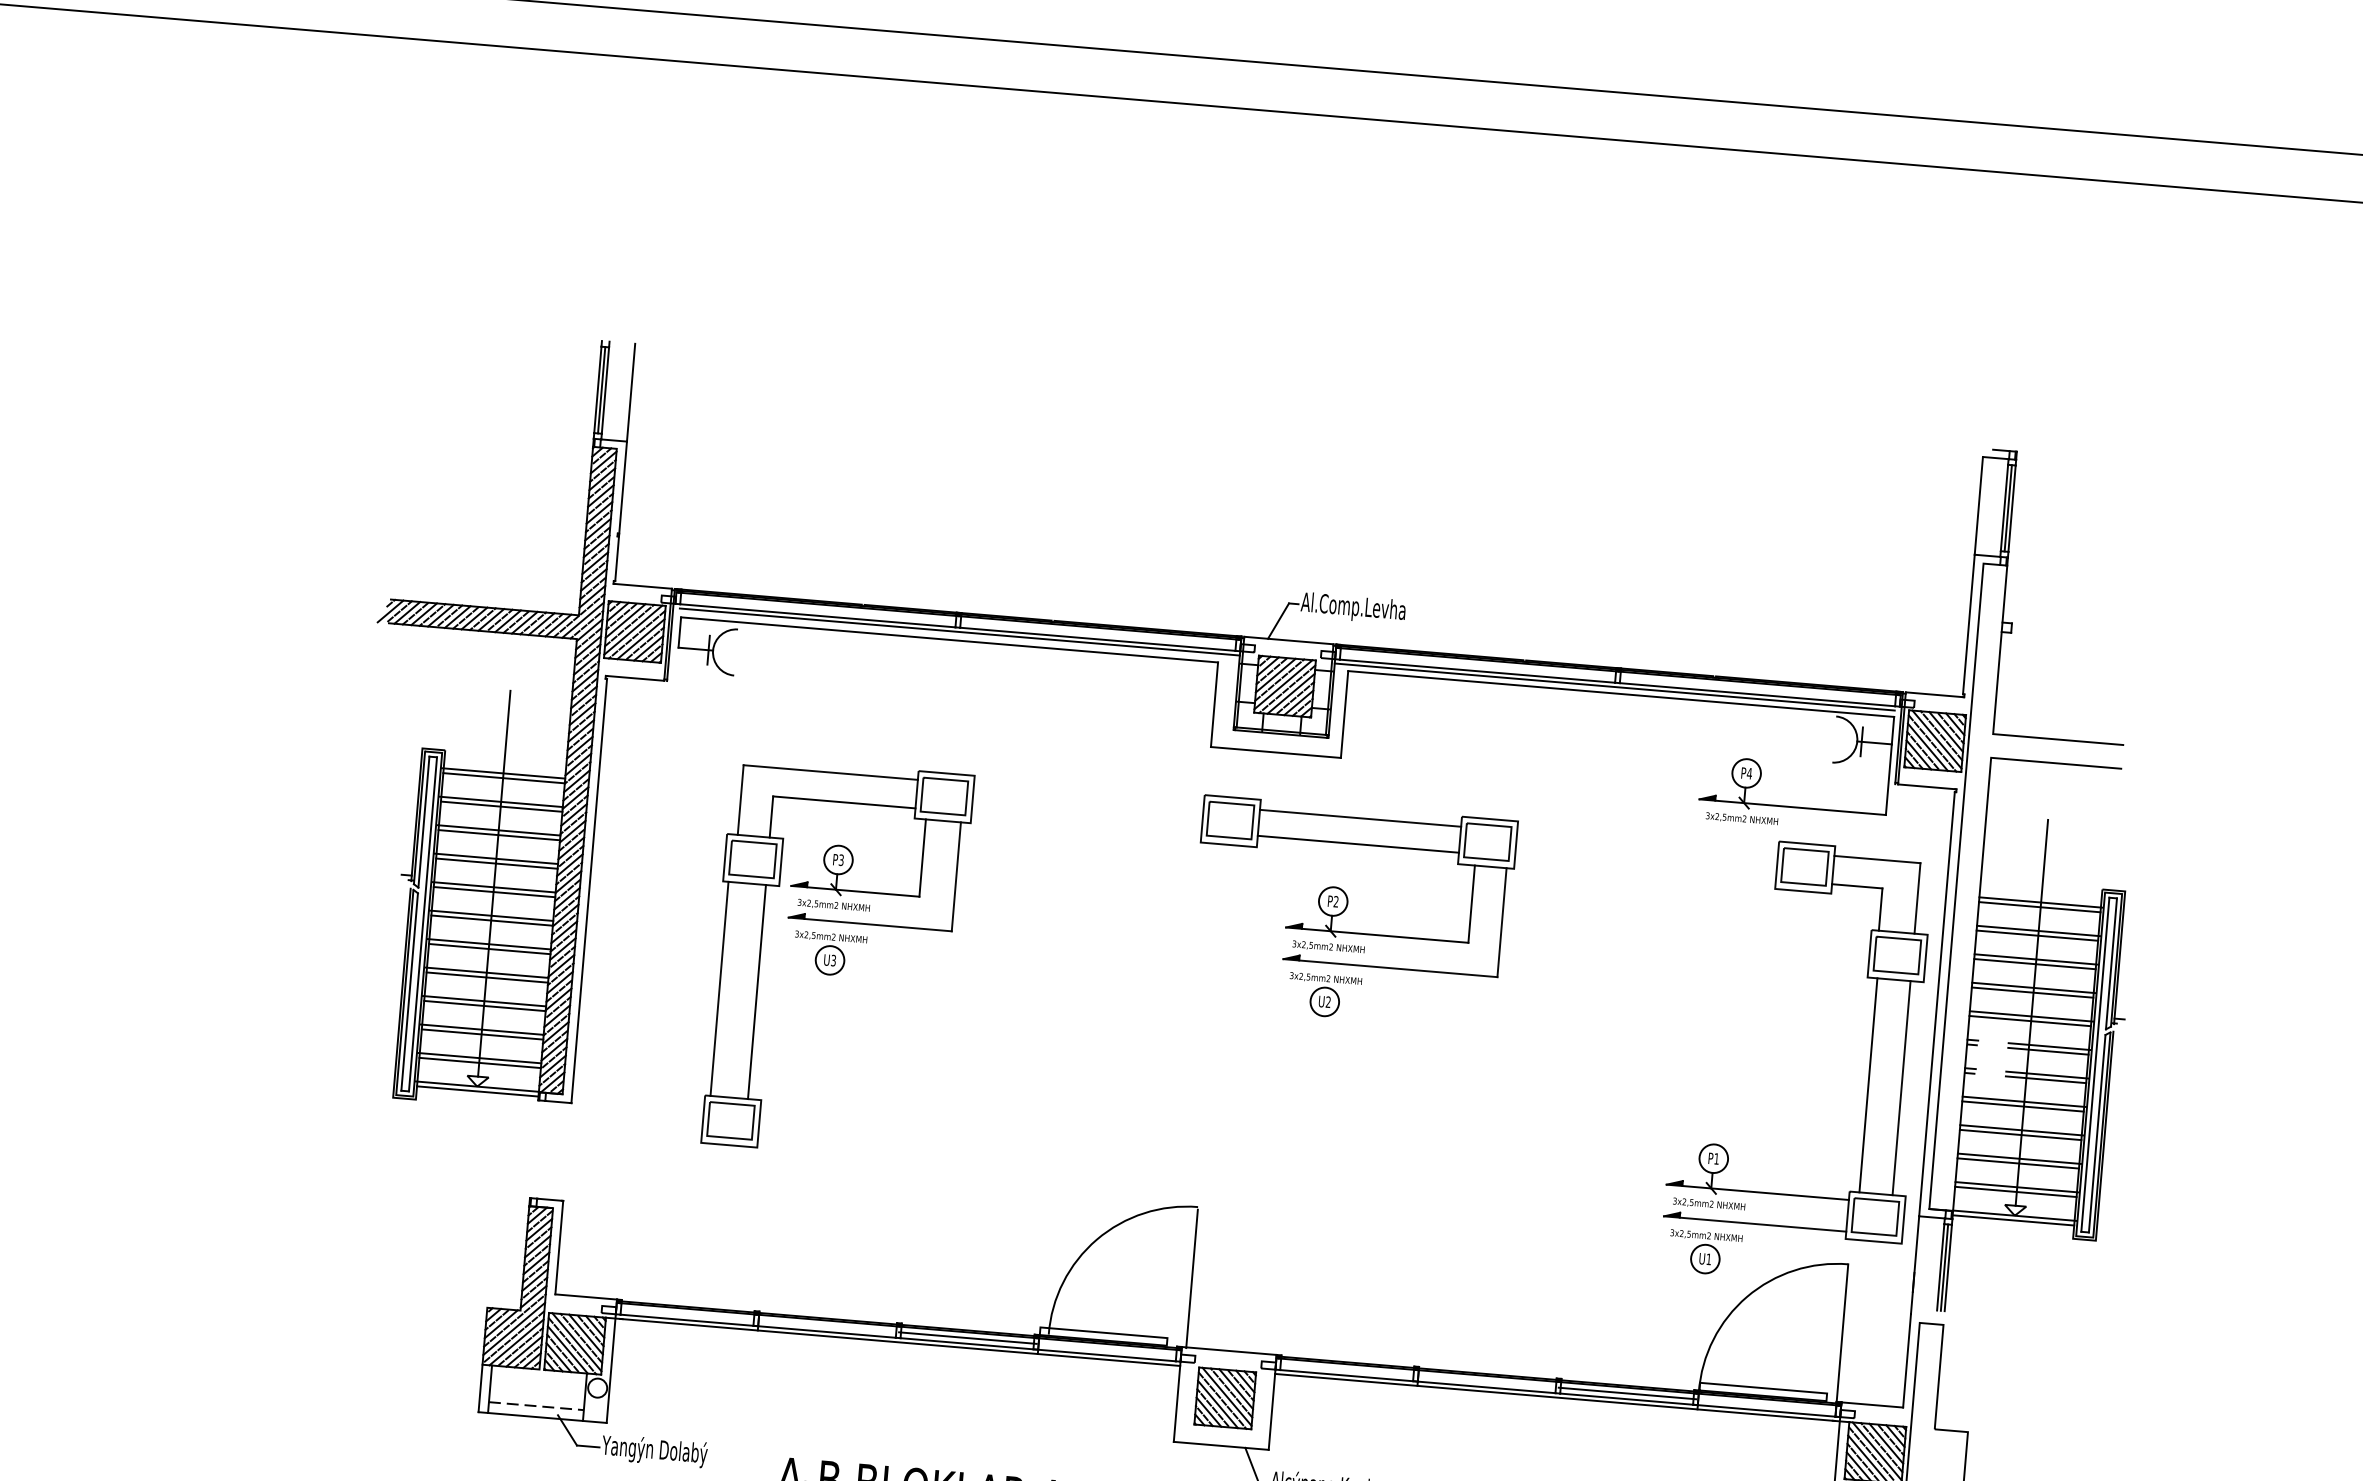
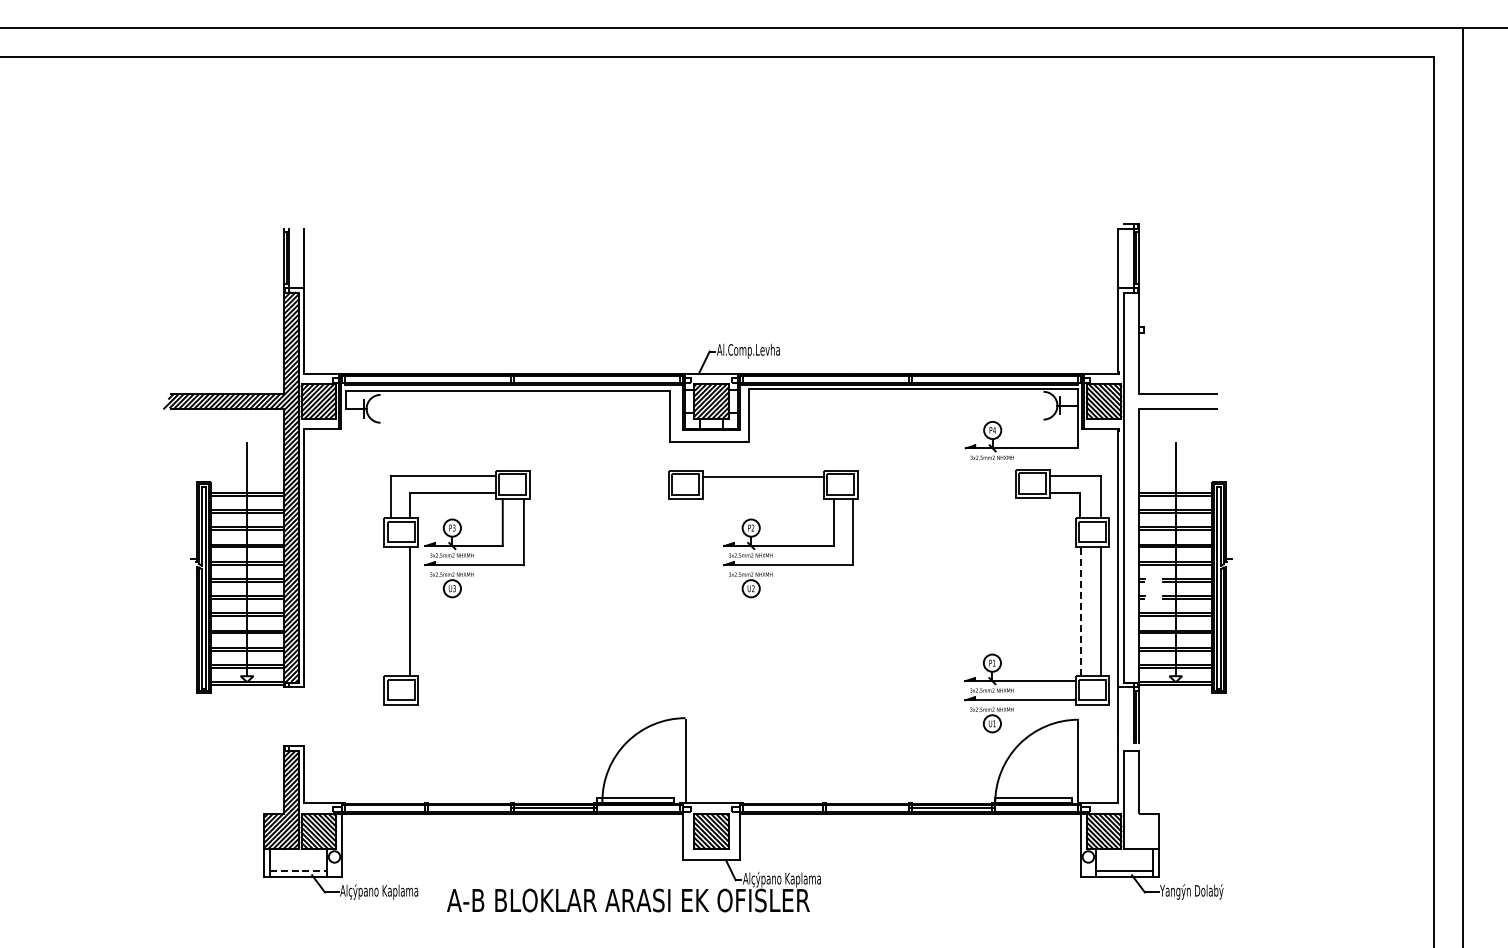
line: (1358, 844) -> (763, 492), removed
line: (719, 989) -> (387, 611), removed
line: (1868, 1085) -> (1081, 611), solid -> dashed
text: (667, 1451) -> (379, 891), Yangýn Dolabý -> Alçýpano Kaplama

